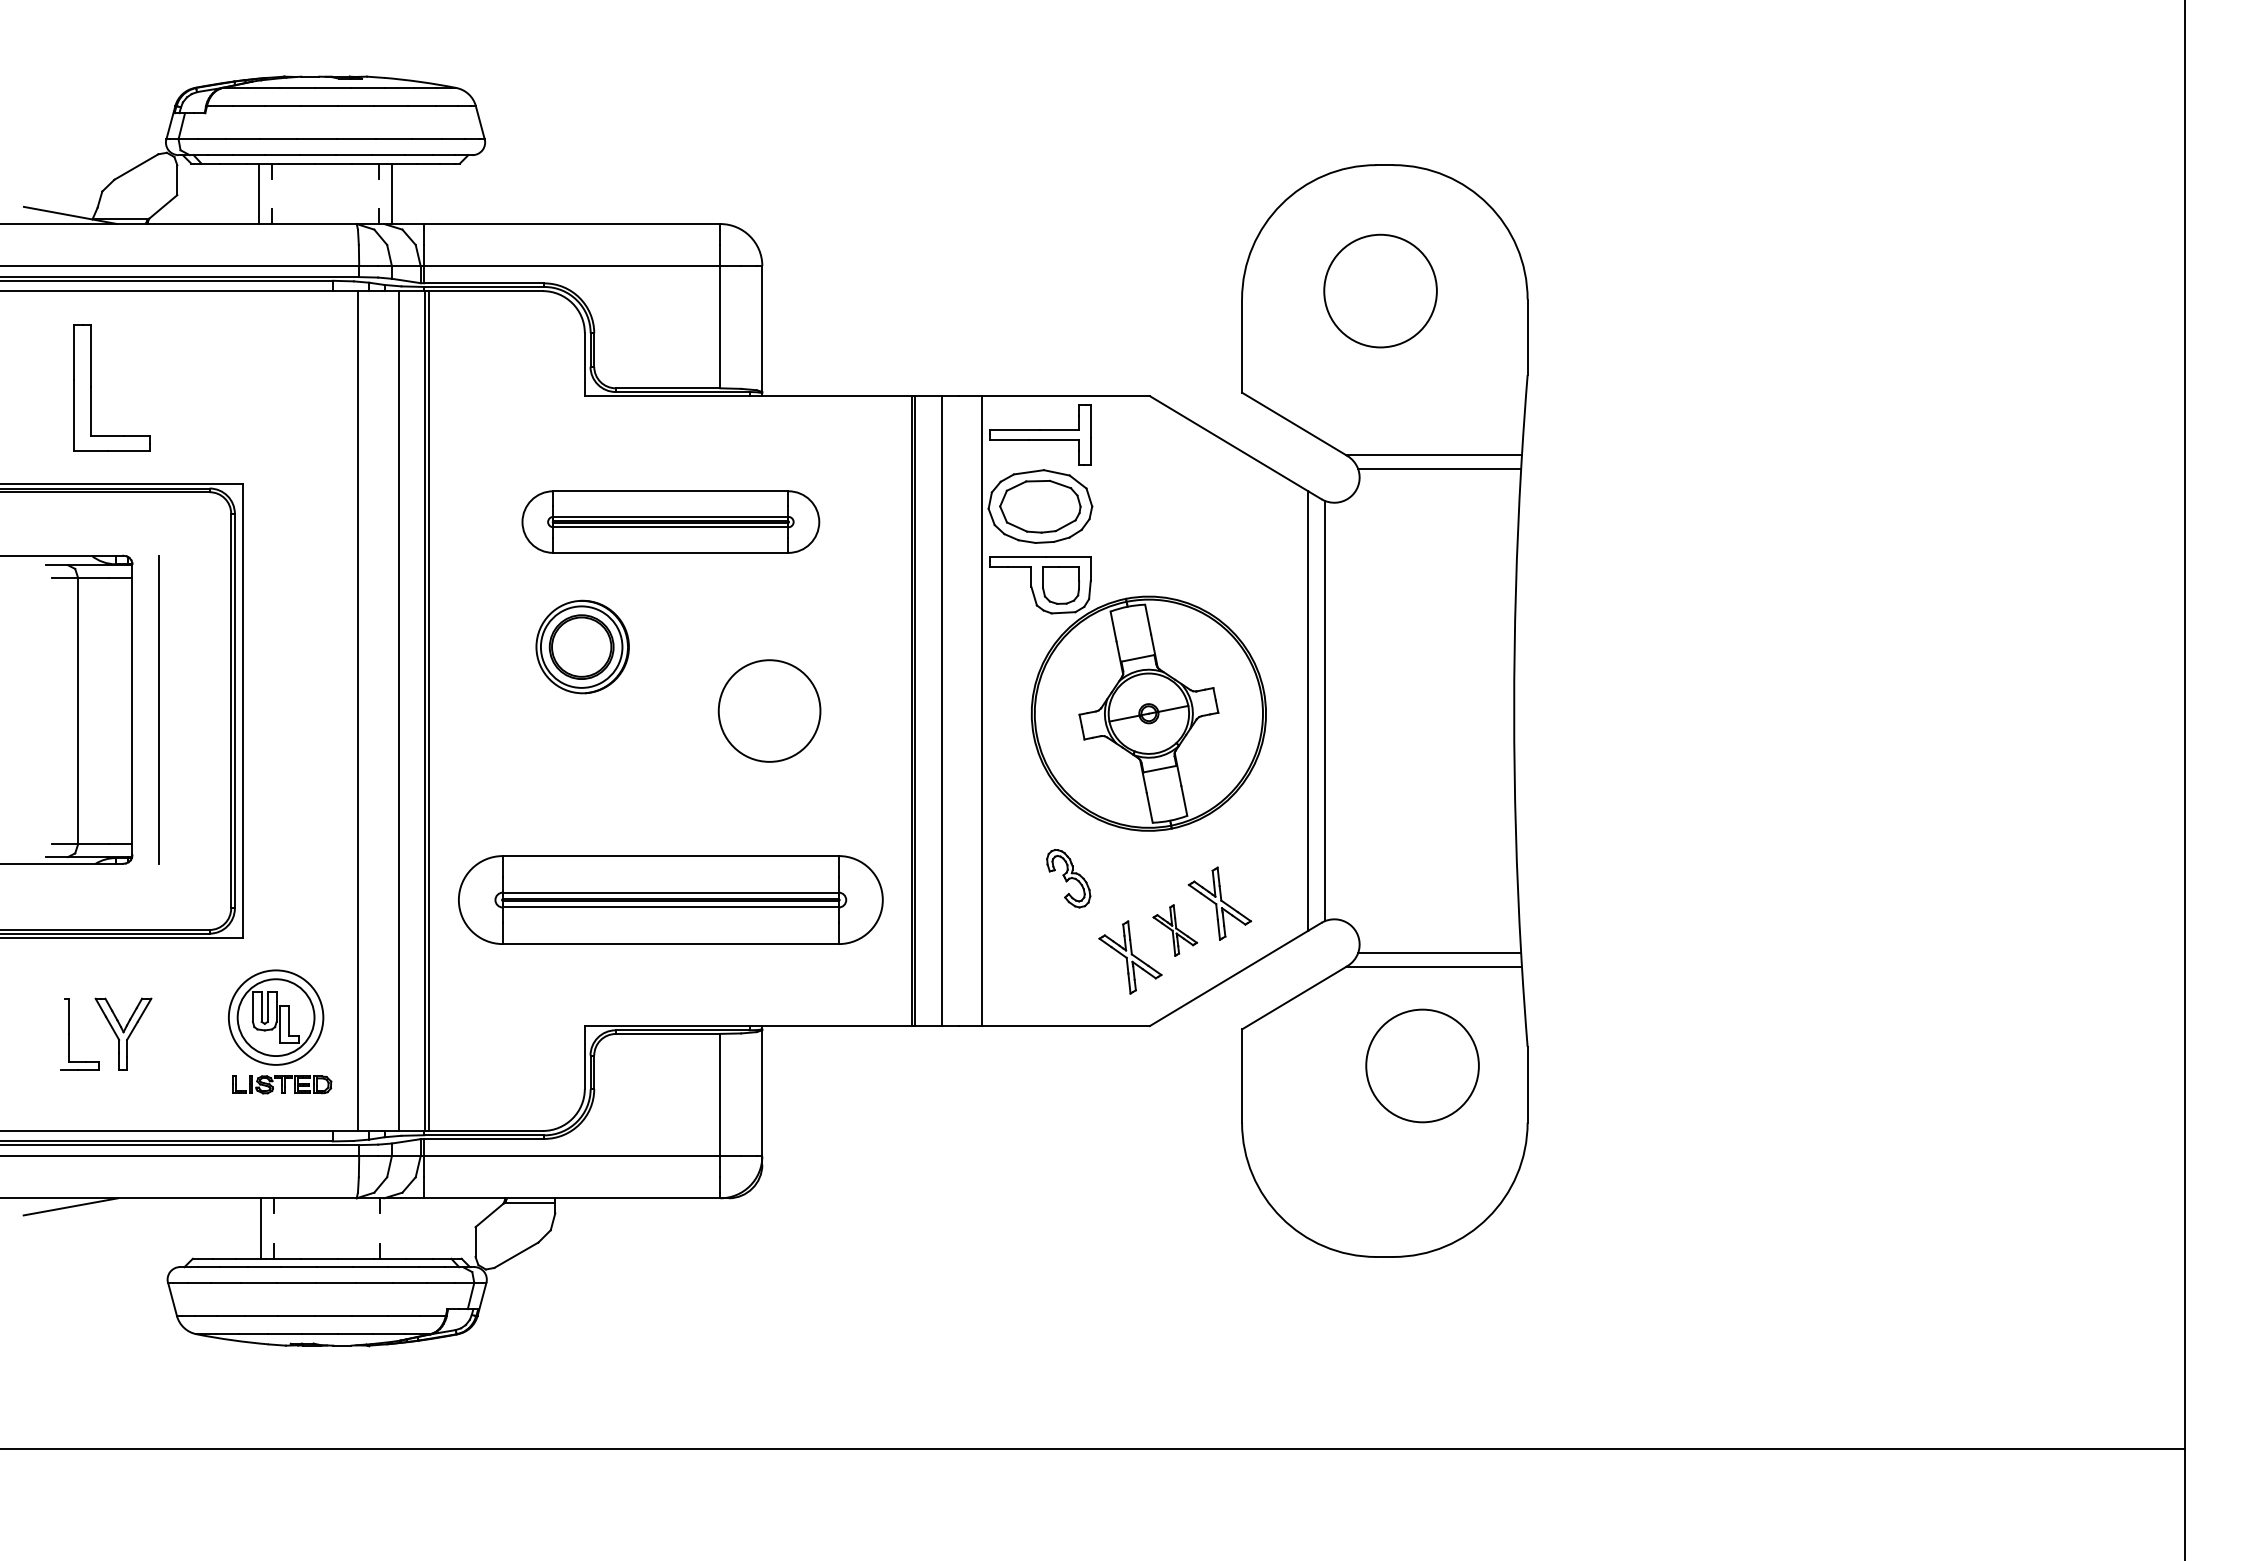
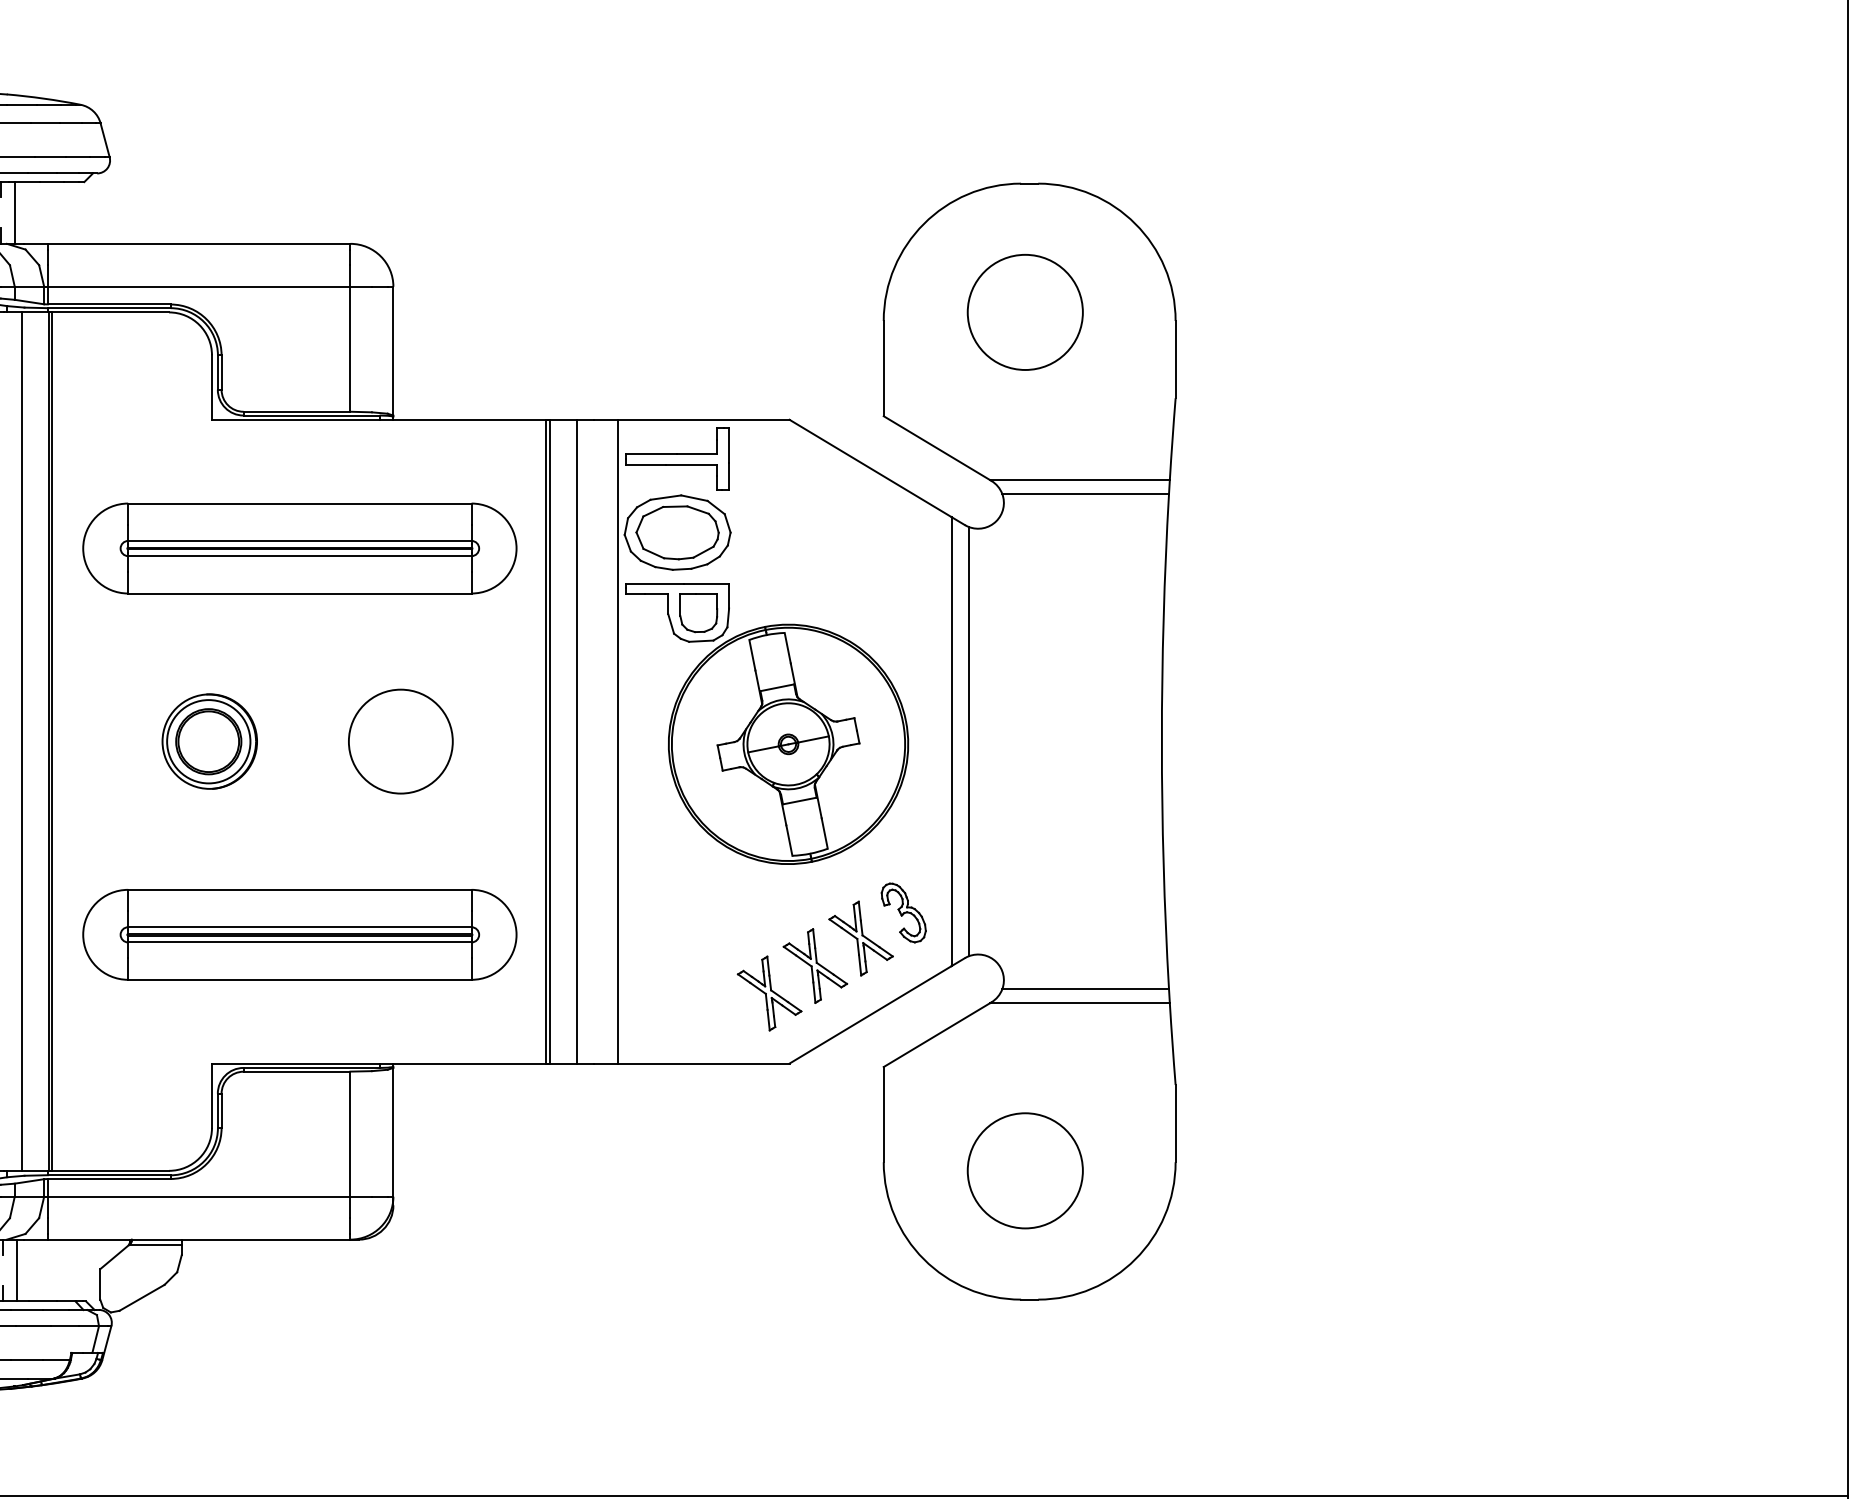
part: (670, 521) -> (299, 547), size x1.43
part: (582, 646) -> (209, 741), moved
part: (1068, 878) -> (903, 912), moved
part: (1175, 930) -> (815, 965), size x1.43
circle: (1422, 1065) -> (1025, 1170), moved
line: (393, 1228) -> (16, 1270), added

